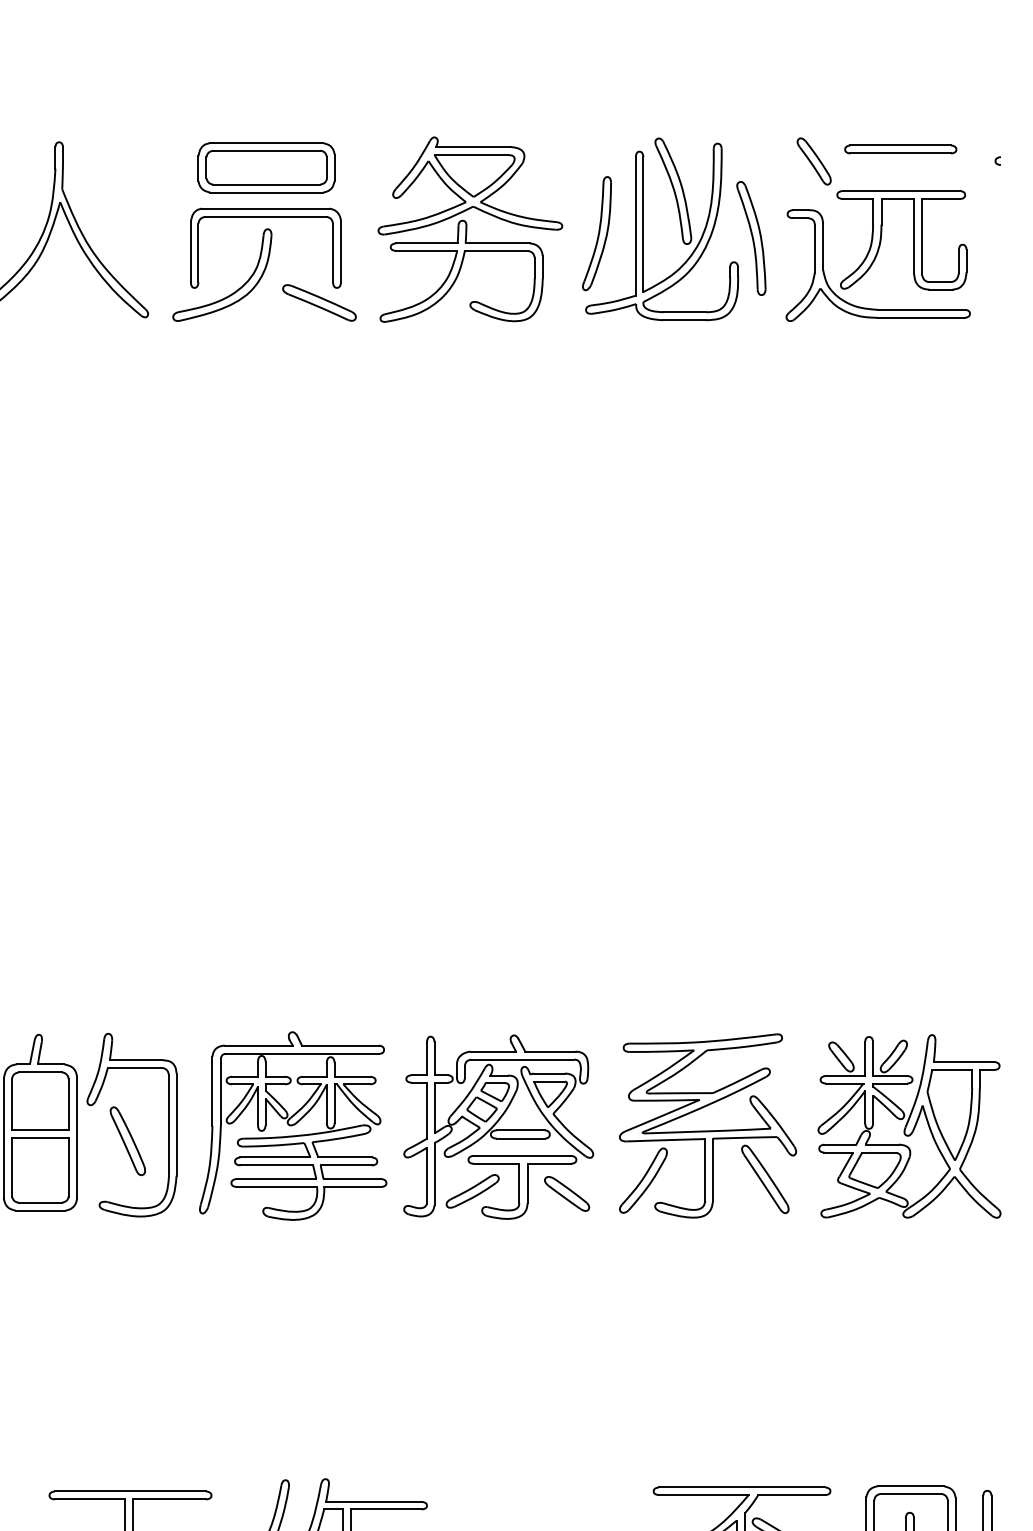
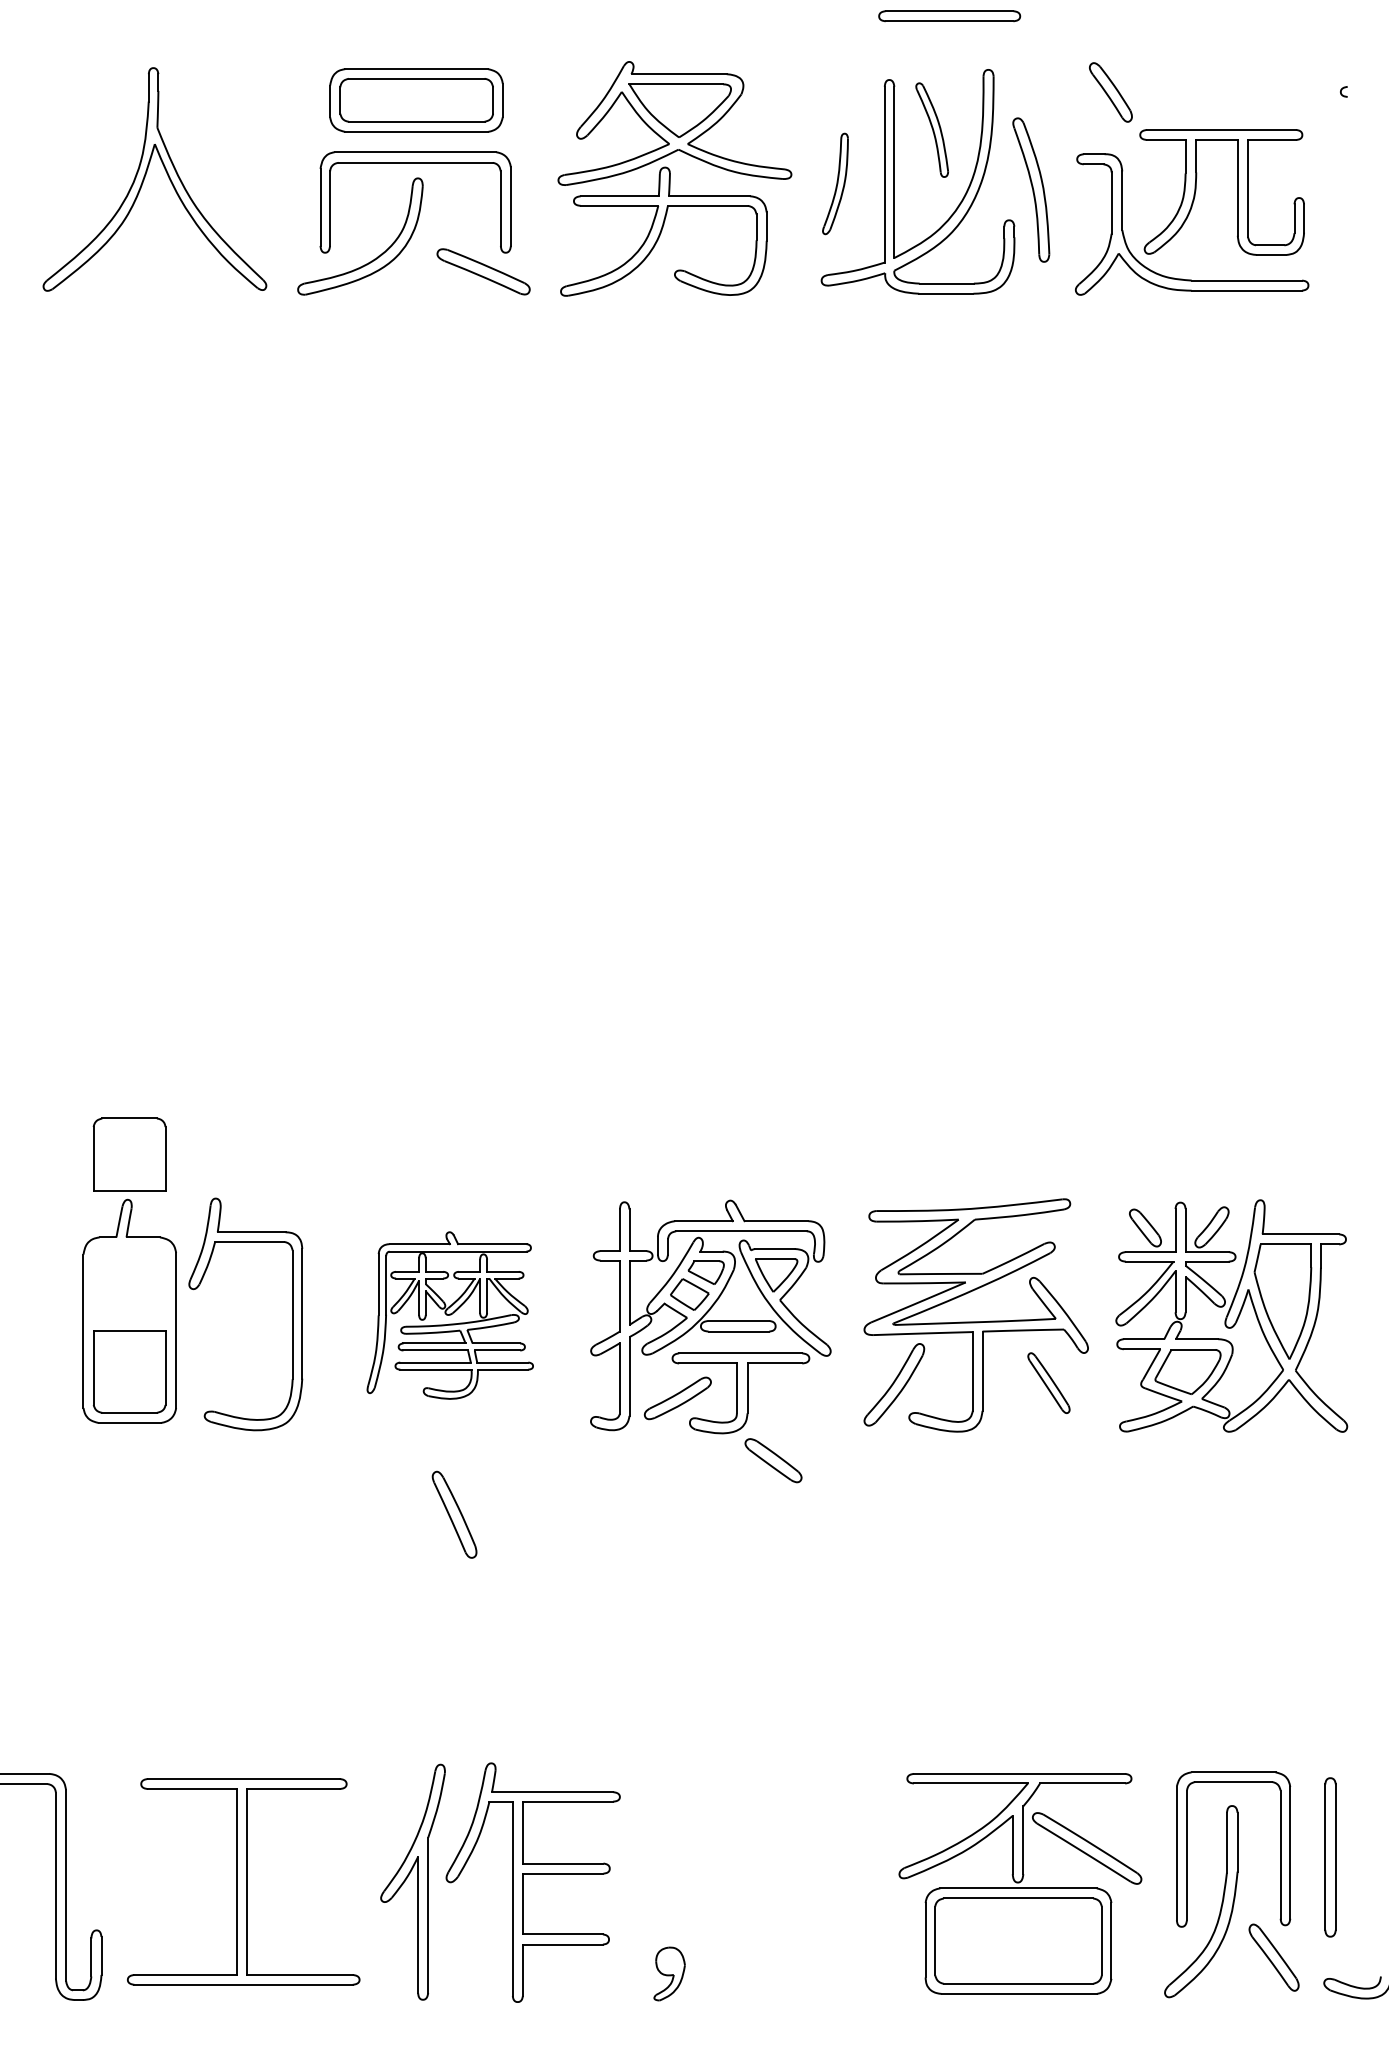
part: (900, 149) -> (949, 16), moved
part: (672, 190) -> (931, 129), size x0.7
part: (597, 233) -> (835, 183), size x0.7
part: (40, 1100) -> (129, 1154), moved
part: (293, 1125) -> (450, 1315), size x0.7
part: (127, 1140) -> (454, 1514), moved
part: (764, 1178) -> (1048, 1382), size x0.7
part: (567, 1193) -> (773, 1460), moved

